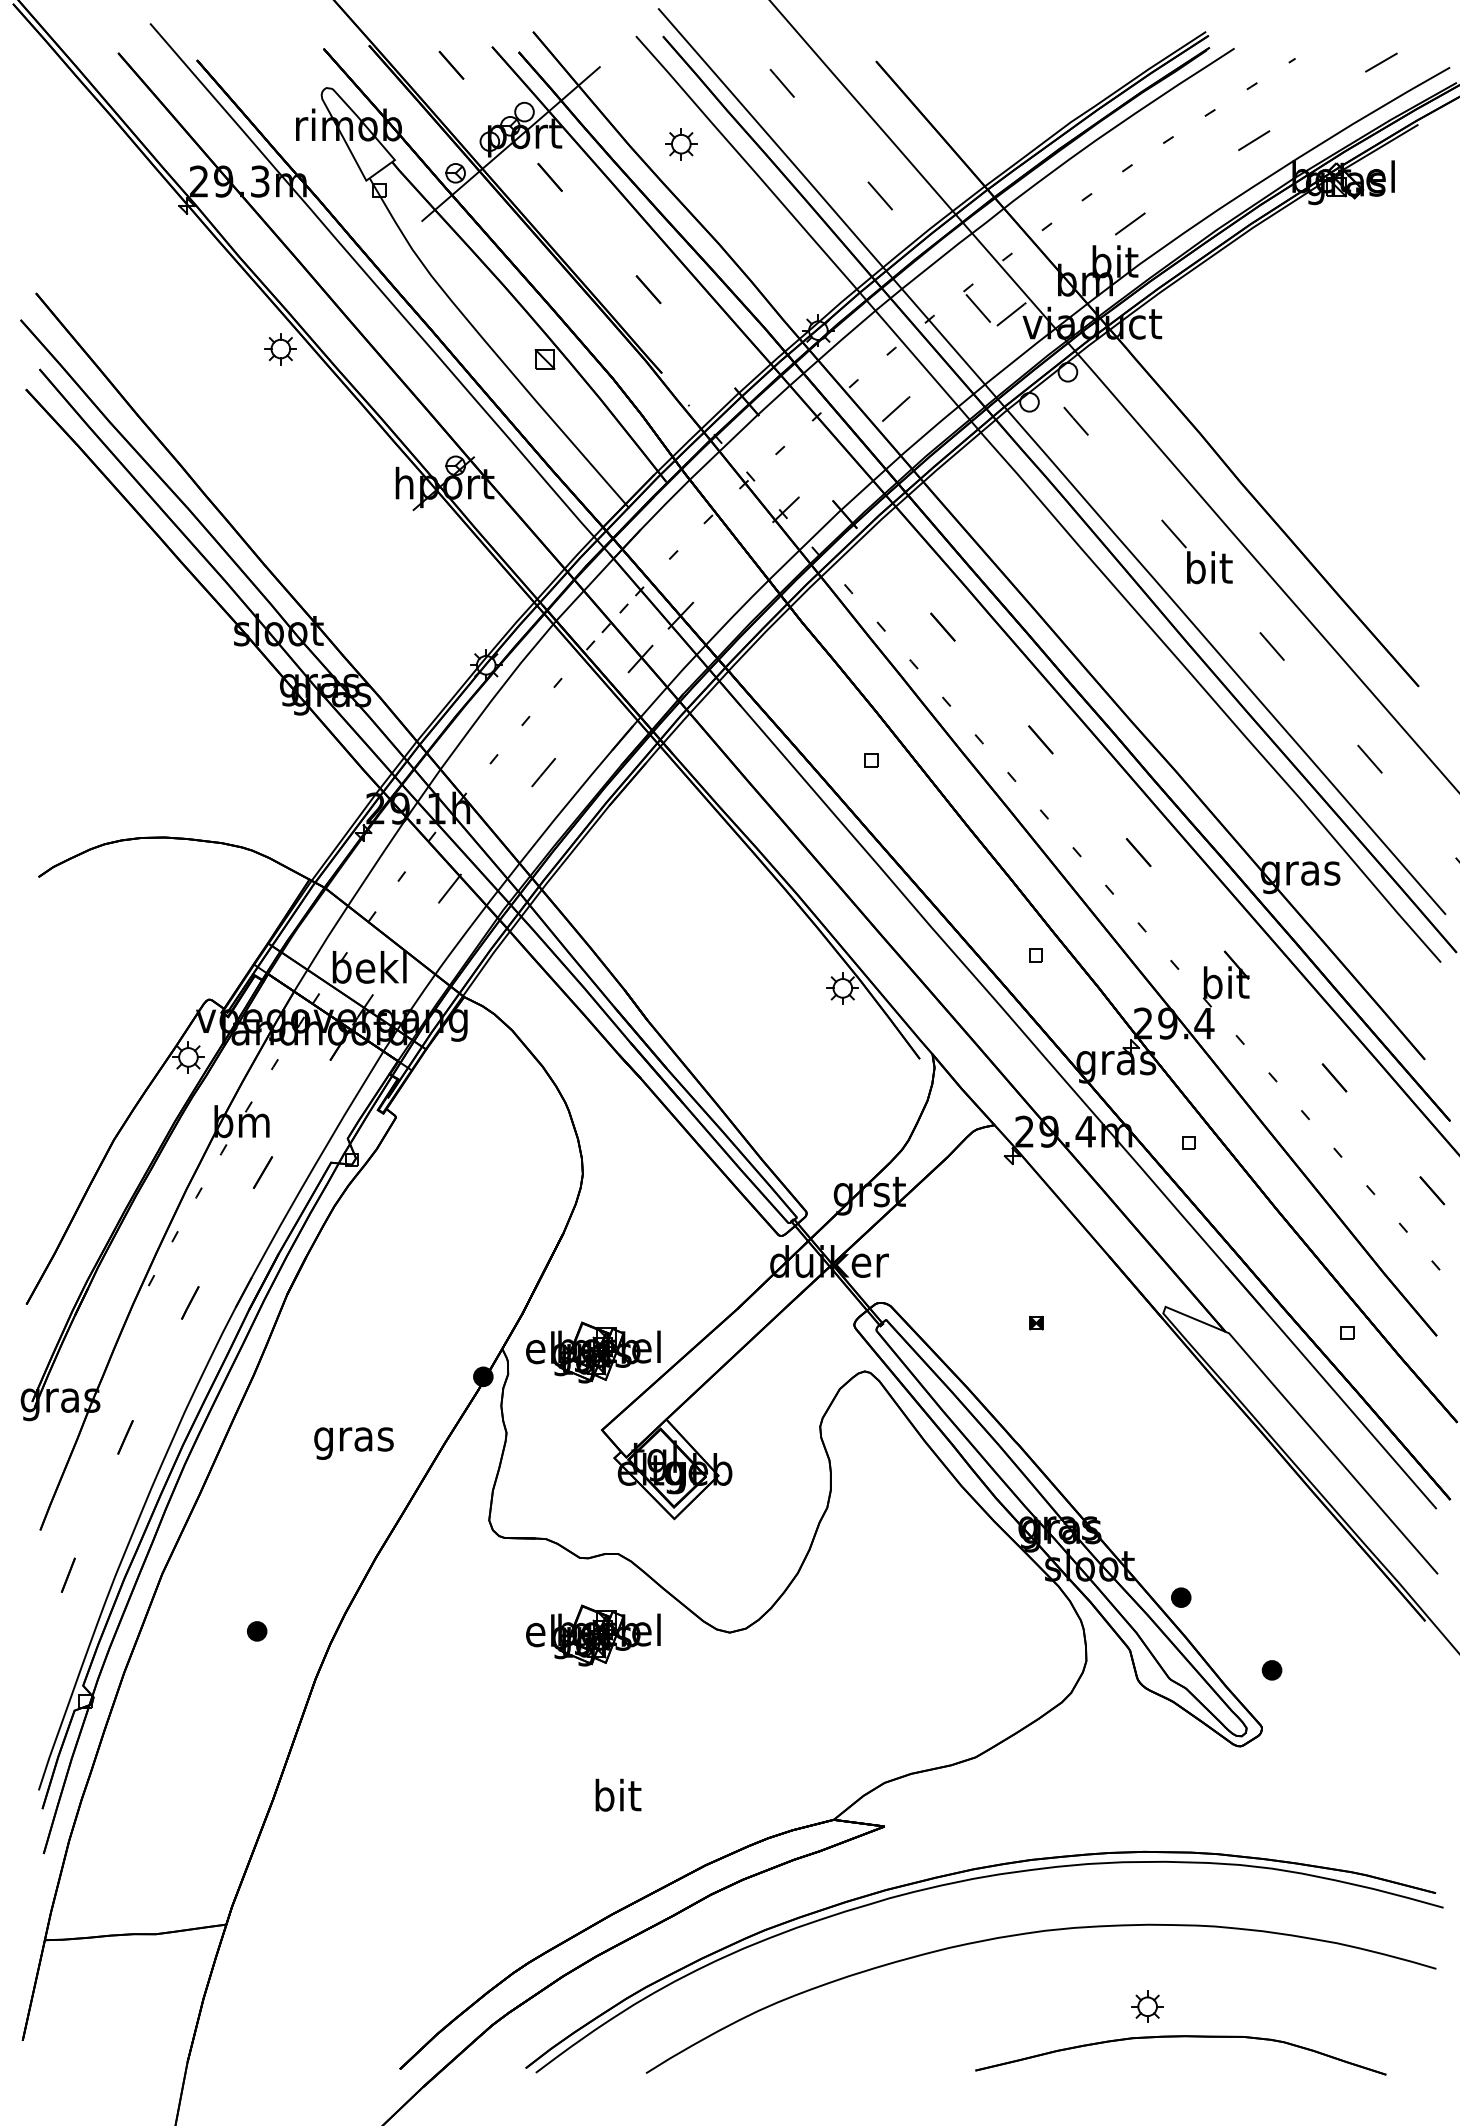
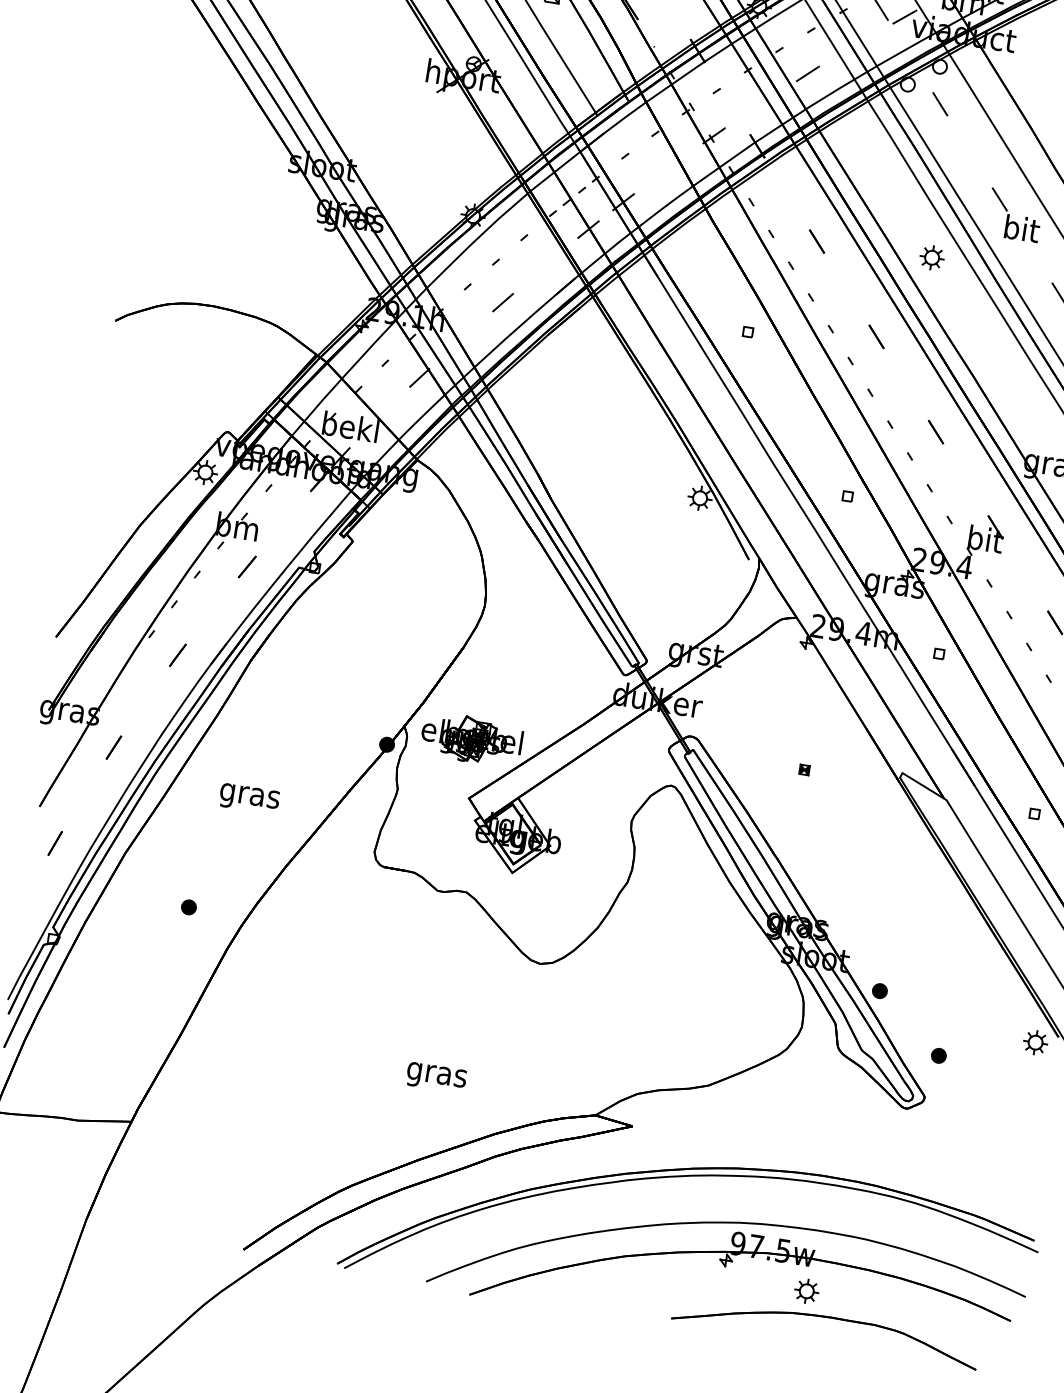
part: (1097, 624) -> (932, 257), added
text: (353, 1443) -> (249, 798), moved
part: (1396, 1632) -> (1035, 1042), added
part: (593, 1635) -> (438, 950), removed
text: (617, 1798) -> (437, 1074), bit -> gras
part: (1036, 1991) -> (725, 1266), added

